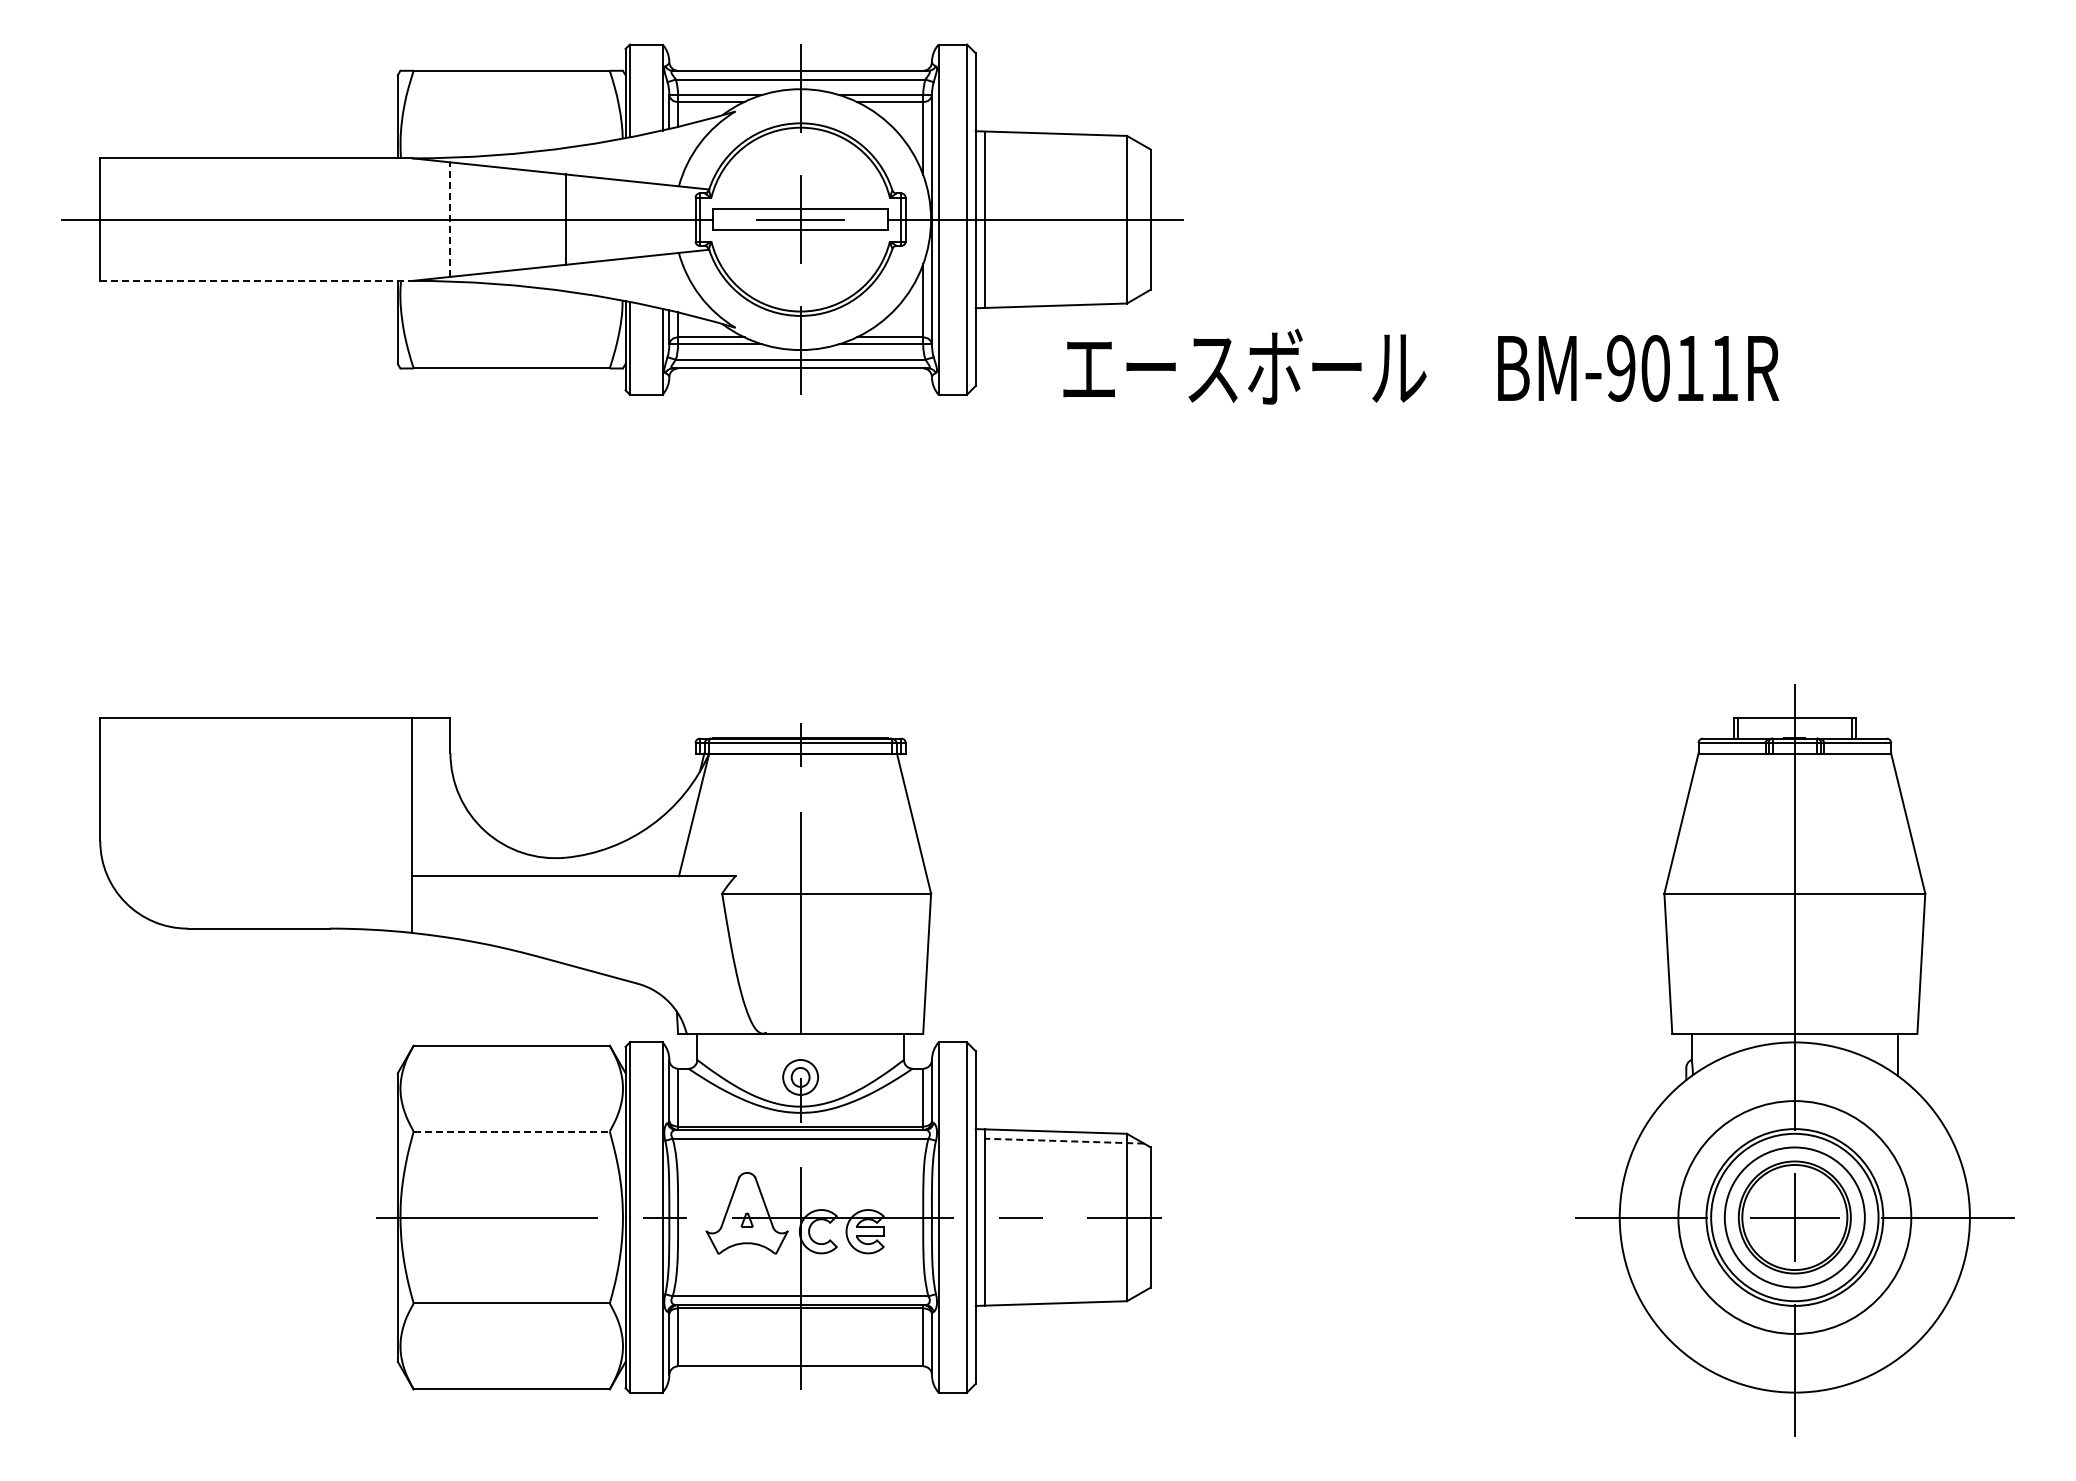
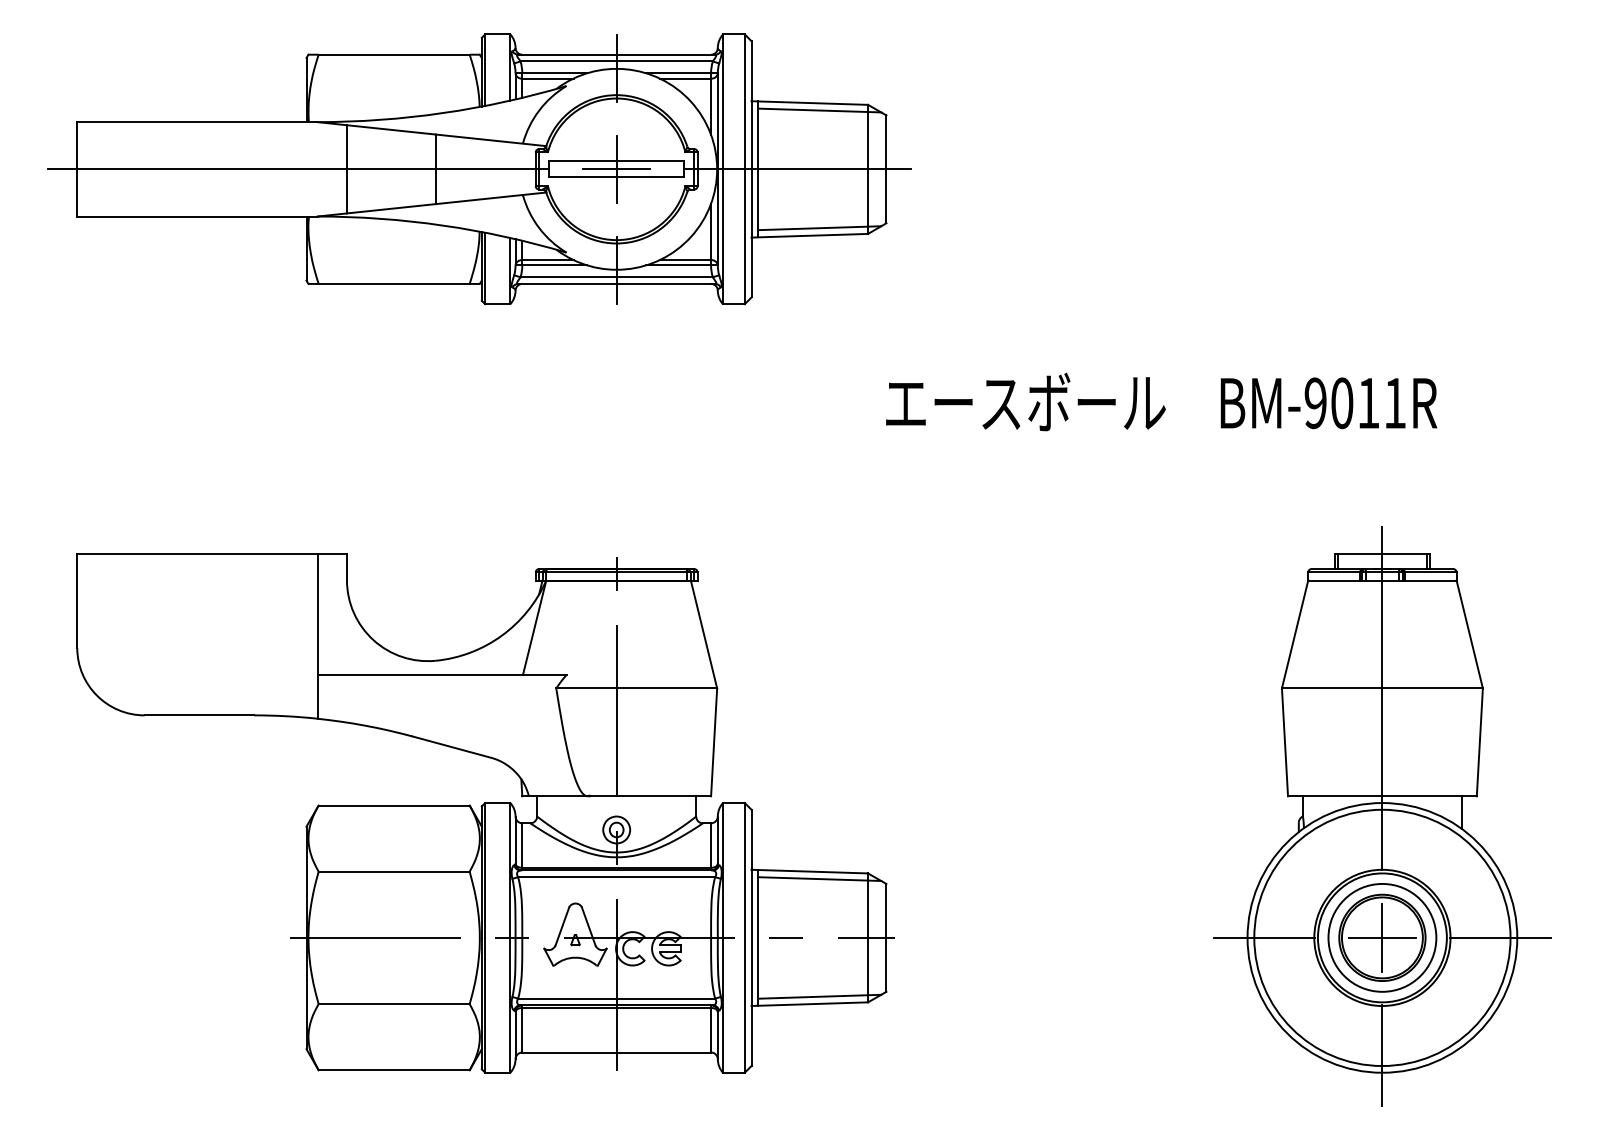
line: (1064, 142) -> (819, 109), added
line: (450, 219) -> (347, 169), dashed -> solid
line: (256, 280) -> (197, 216), dashed -> solid
line: (1064, 295) -> (819, 227), added
text: (1421, 366) -> (1161, 401), moved
line: (512, 1131) -> (394, 871), dashed -> solid
line: (1064, 1141) -> (819, 879), dashed -> solid
circle: (1794, 1217) -> (1382, 937), size x1.43
line: (1064, 1293) -> (819, 996), added

